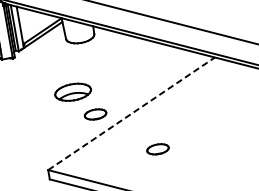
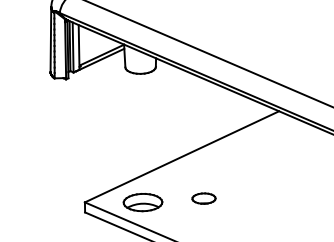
part: (72, 92) -> (142, 202), moved
line: (131, 113) -> (182, 156), dashed -> solid
part: (95, 114) -> (143, 151), removed

